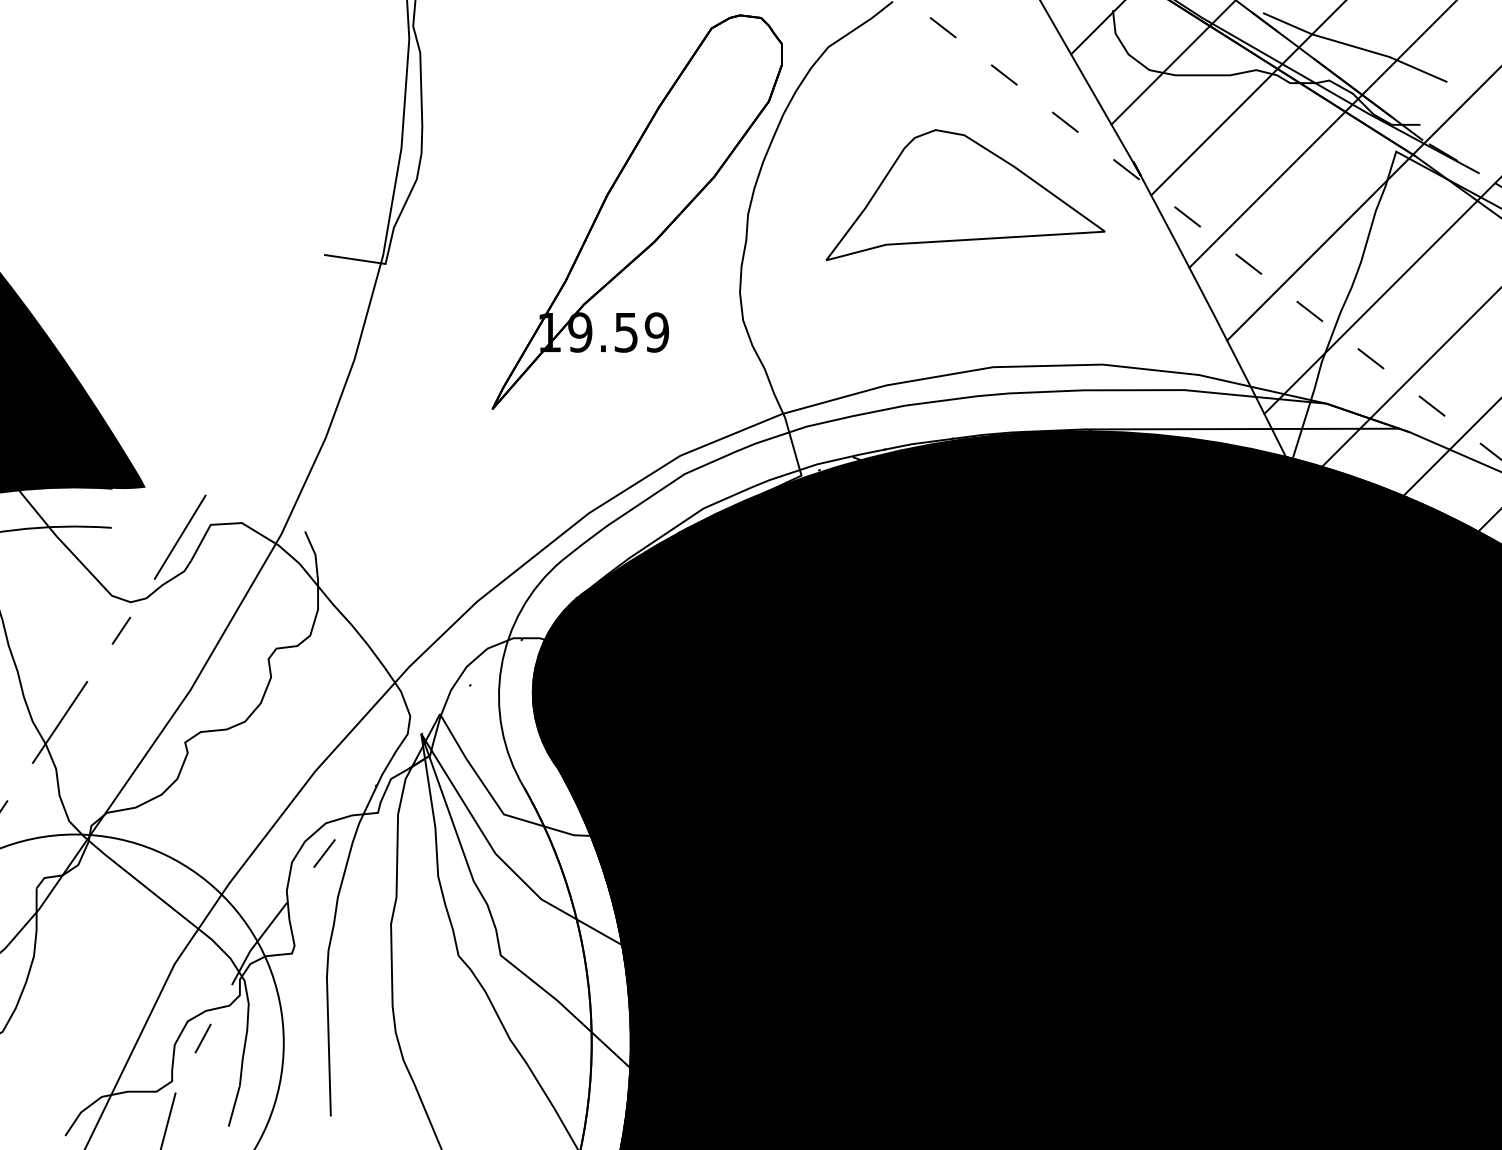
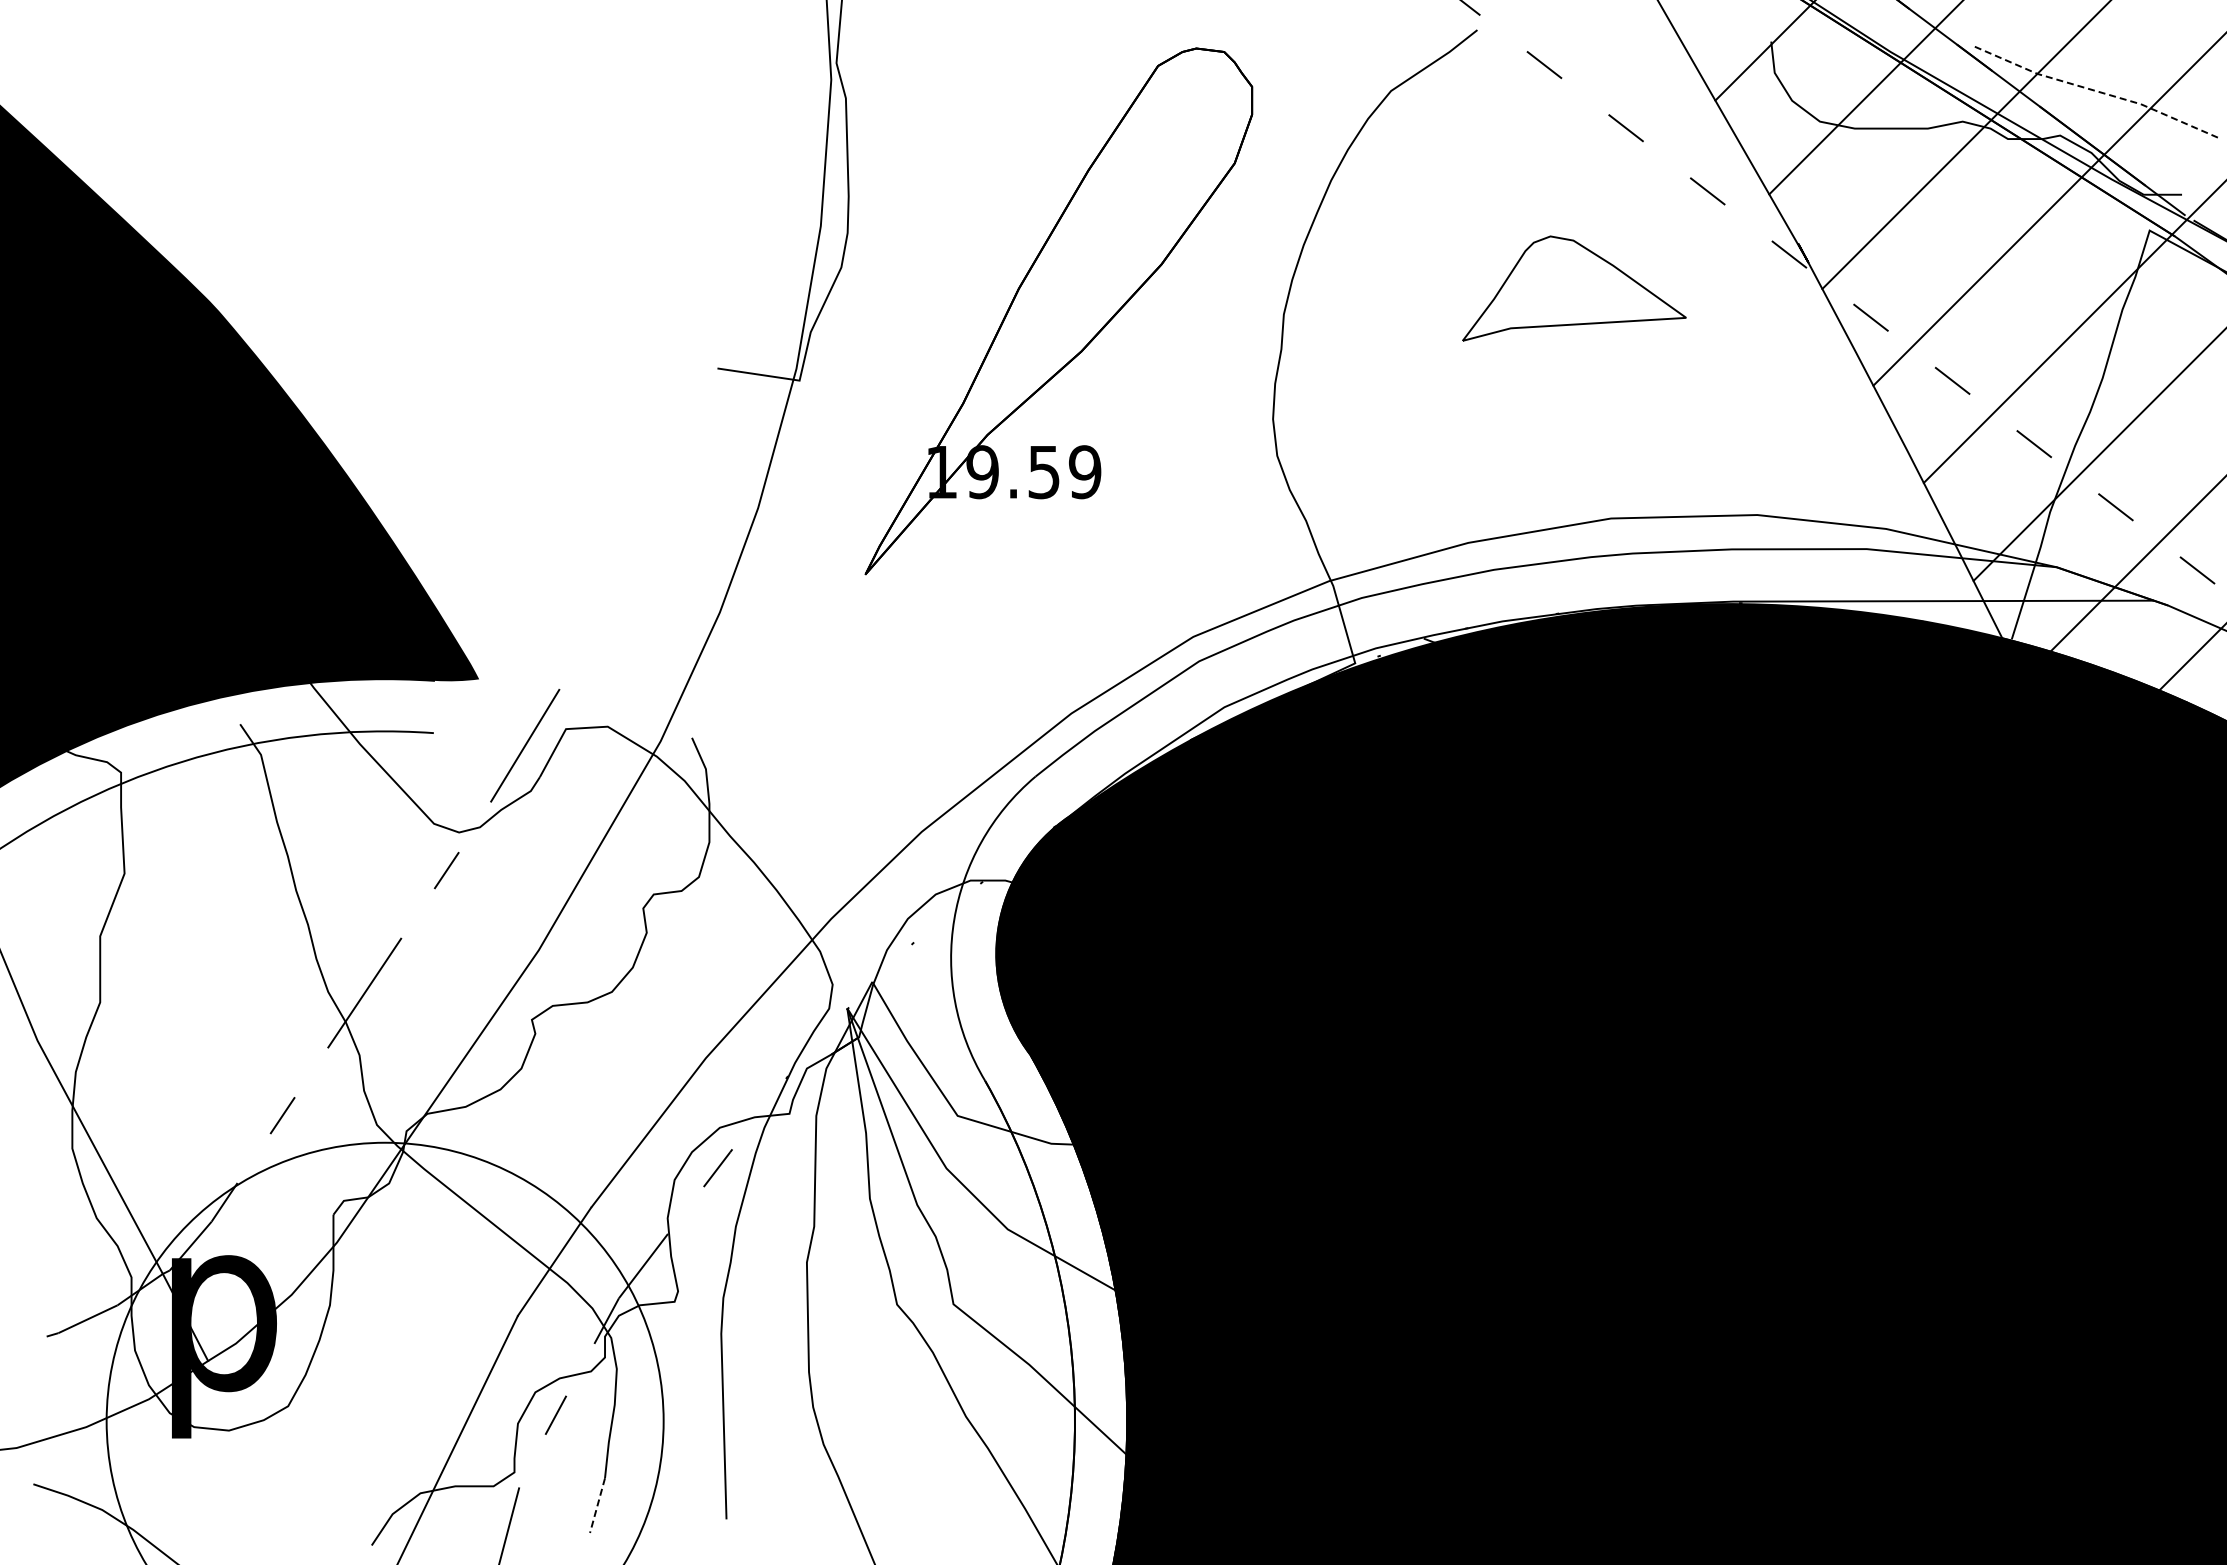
line: (1355, 46) -> (2095, 90), solid -> dashed
part: (965, 195) -> (1574, 288), size x0.6
part: (637, 212) -> (1058, 311), moved
line: (234, 1106) -> (597, 1506), solid -> dashed

